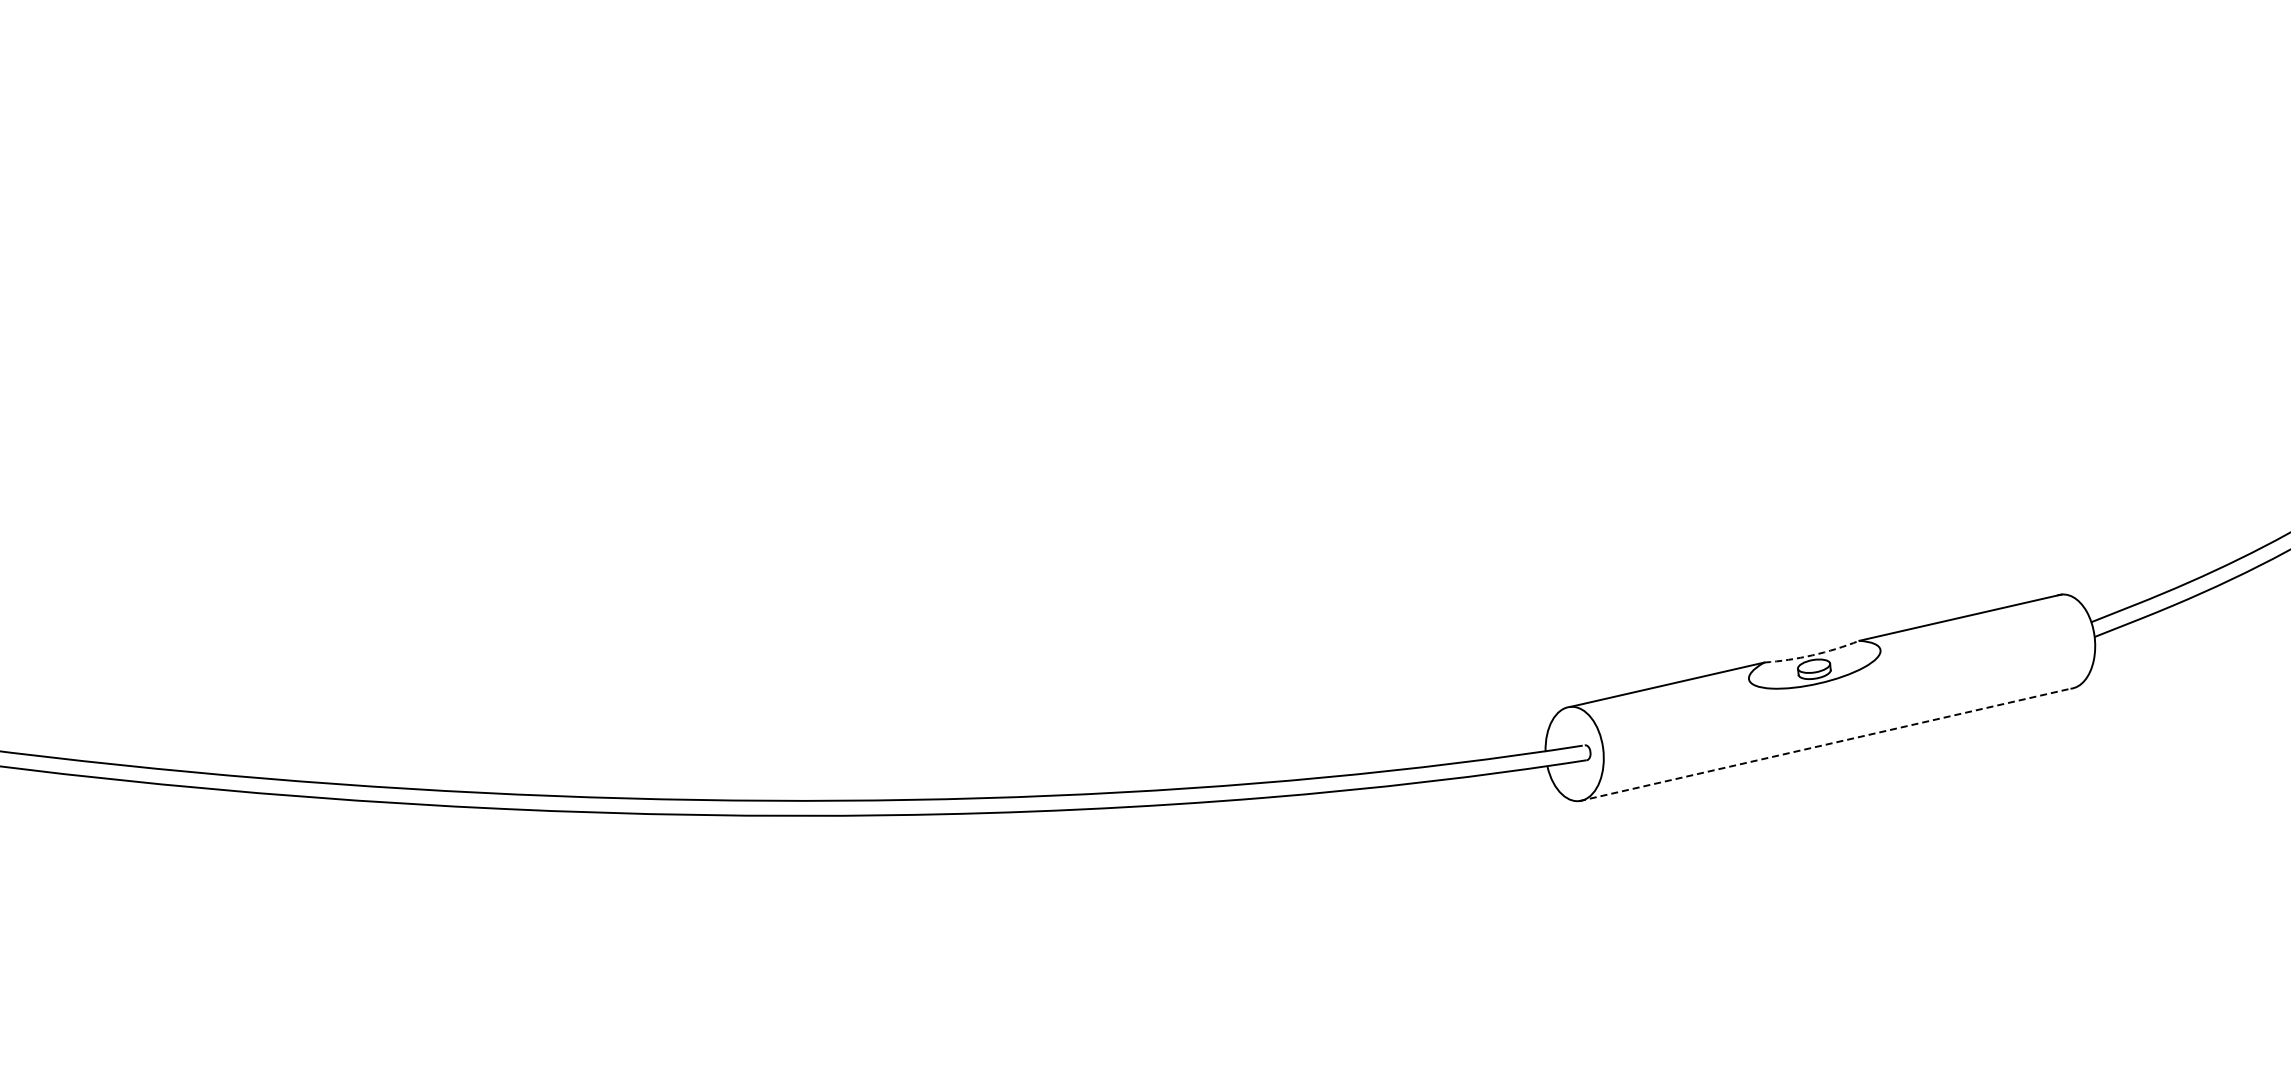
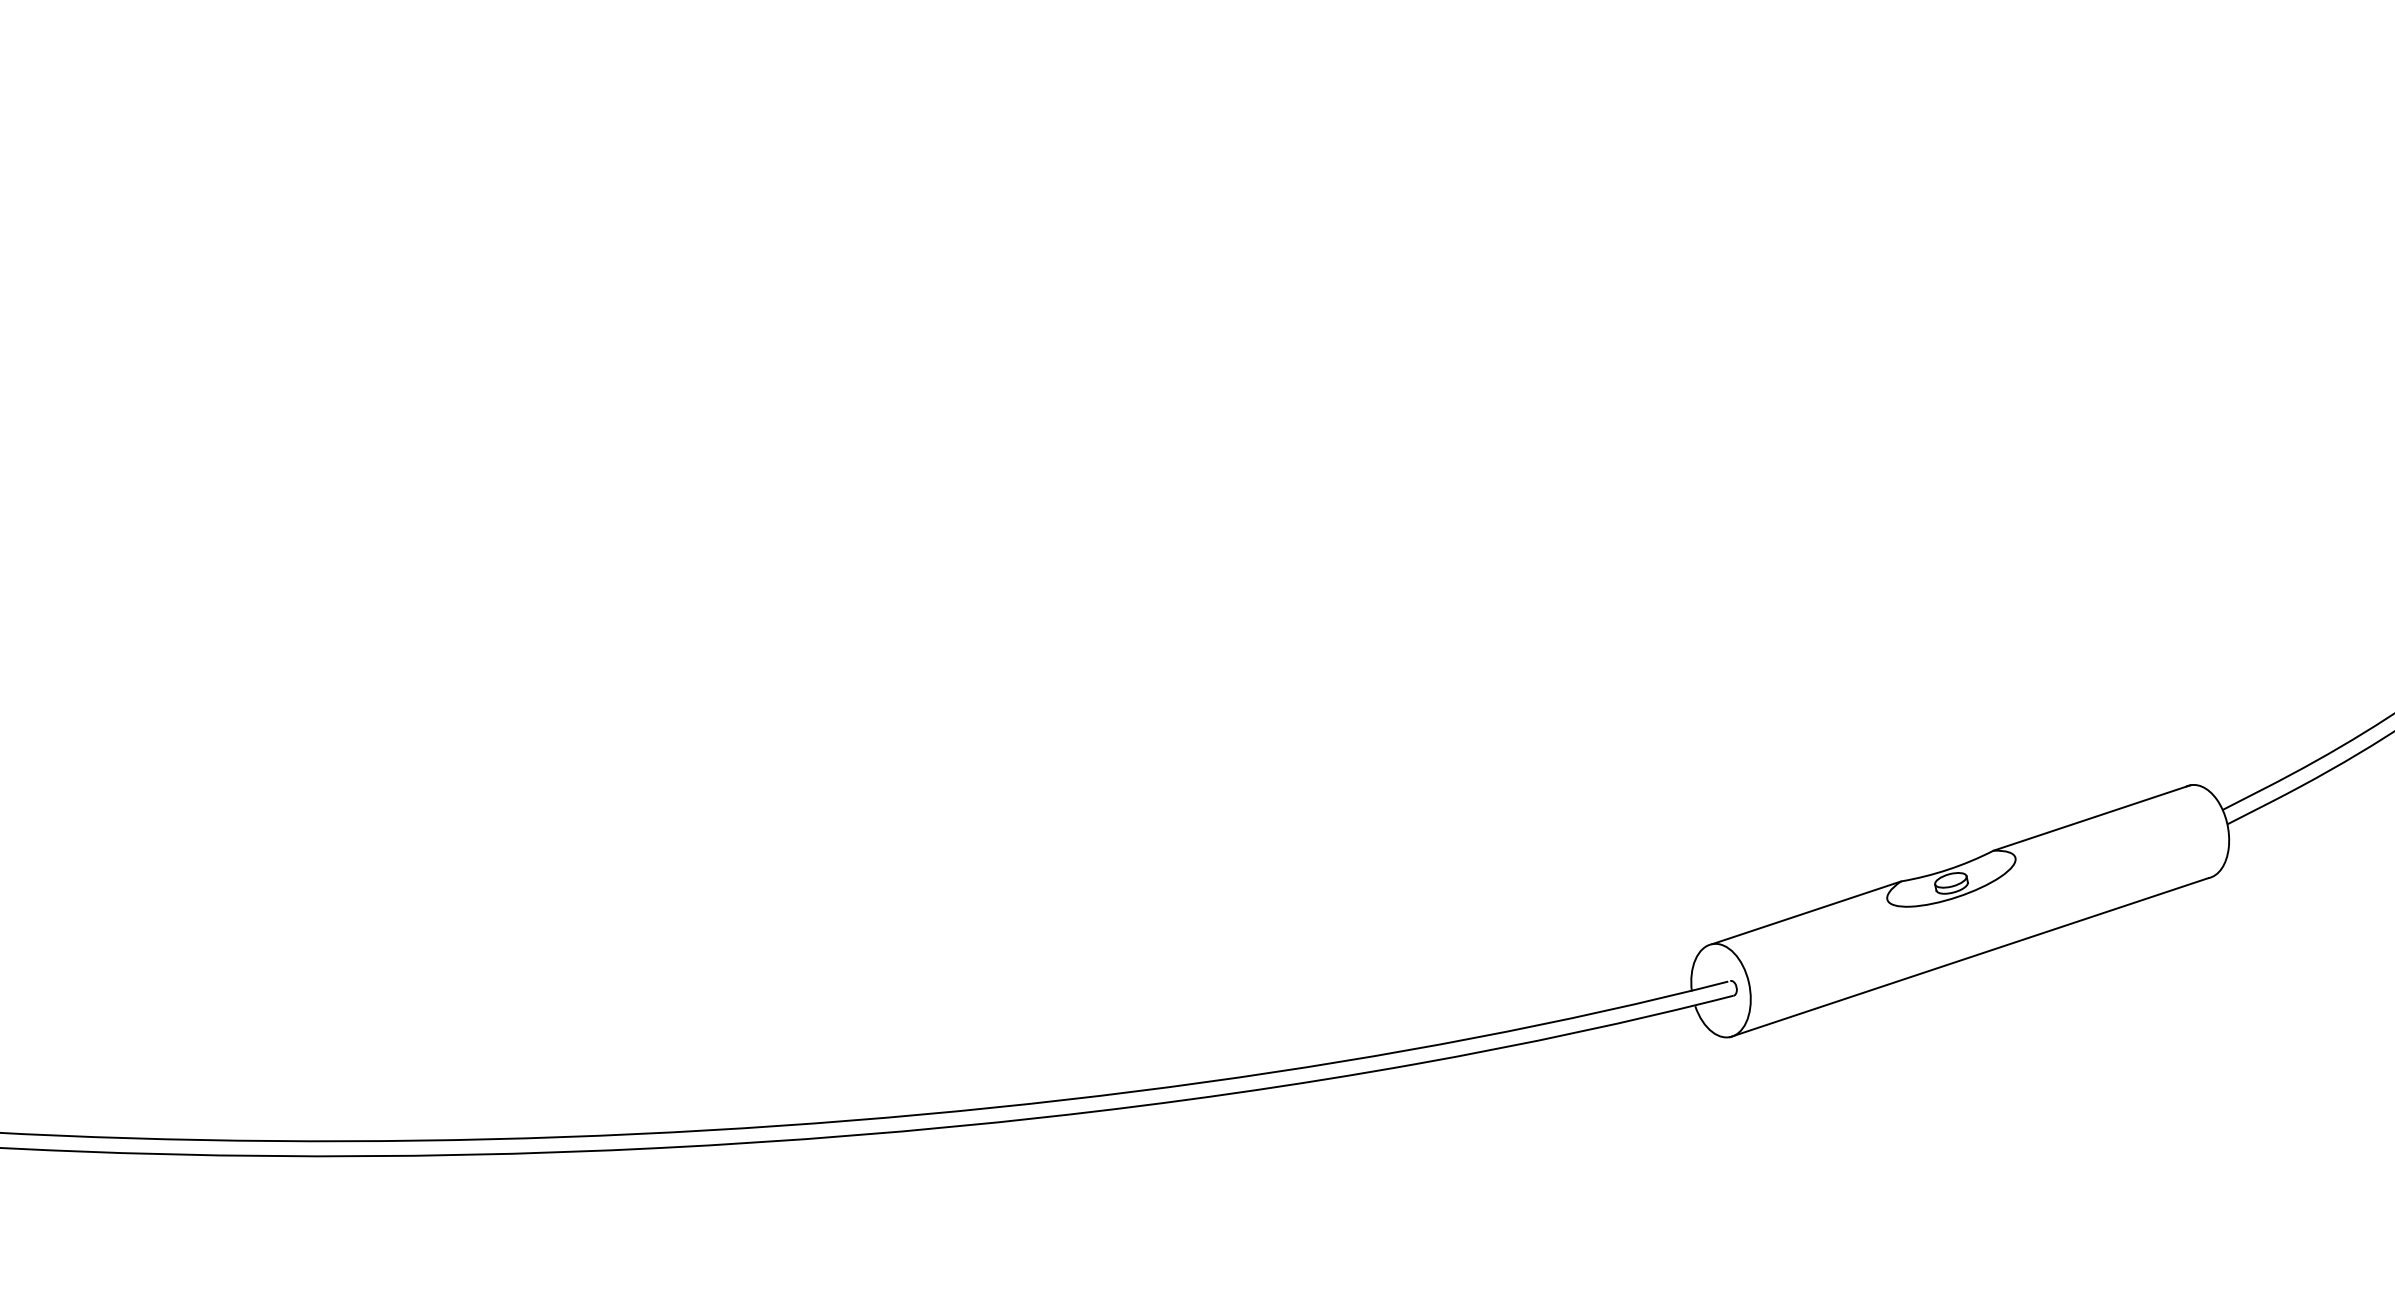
arc: (1812, 655) -> (1948, 869), dashed -> solid
line: (1825, 744) -> (1969, 957), dashed -> solid

